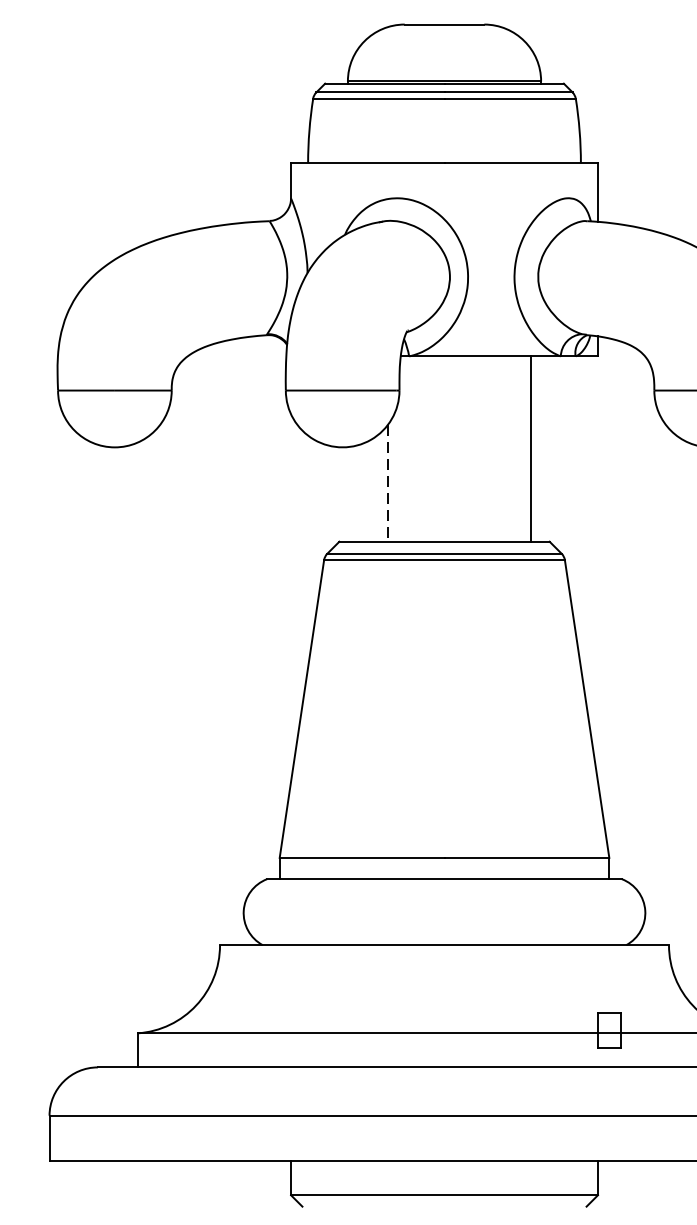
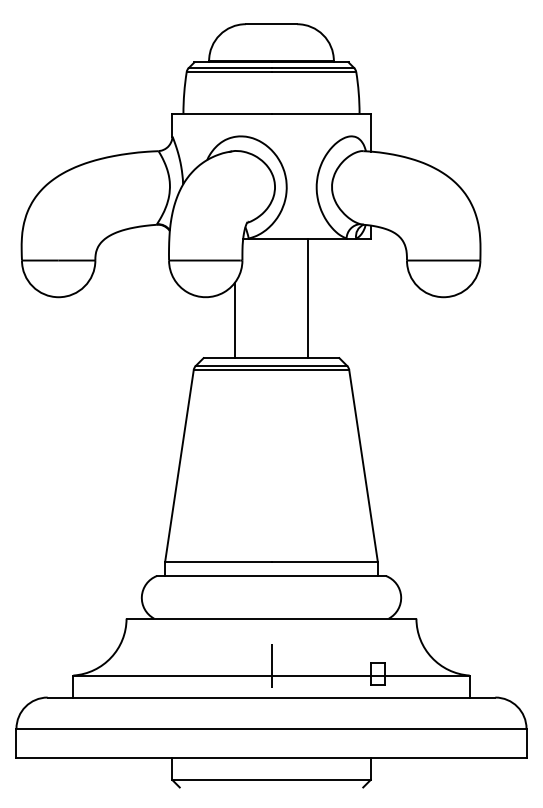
line: (531, 449) -> (308, 298), moved
line: (387, 483) -> (234, 320), dashed -> solid
line: (444, 1019) -> (271, 666), added

